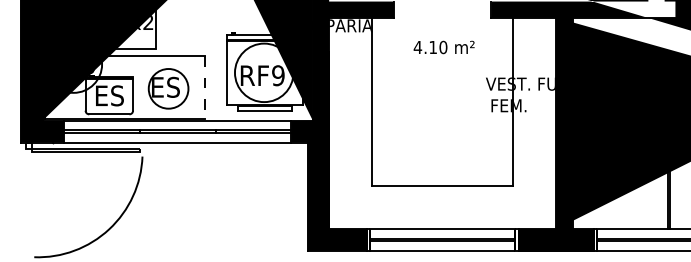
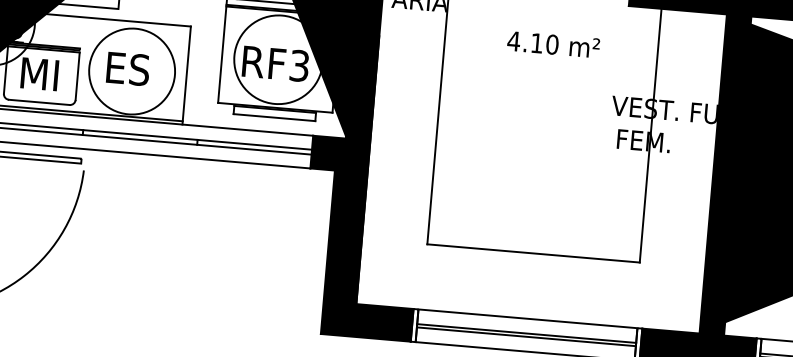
text: (278, 75) -> (299, 65), RF9 -> RF3
circle: (168, 88) -> (131, 71), size x1.43
line: (204, 88) -> (186, 75), dashed -> solid
text: (110, 95) -> (43, 74), ES -> MI

